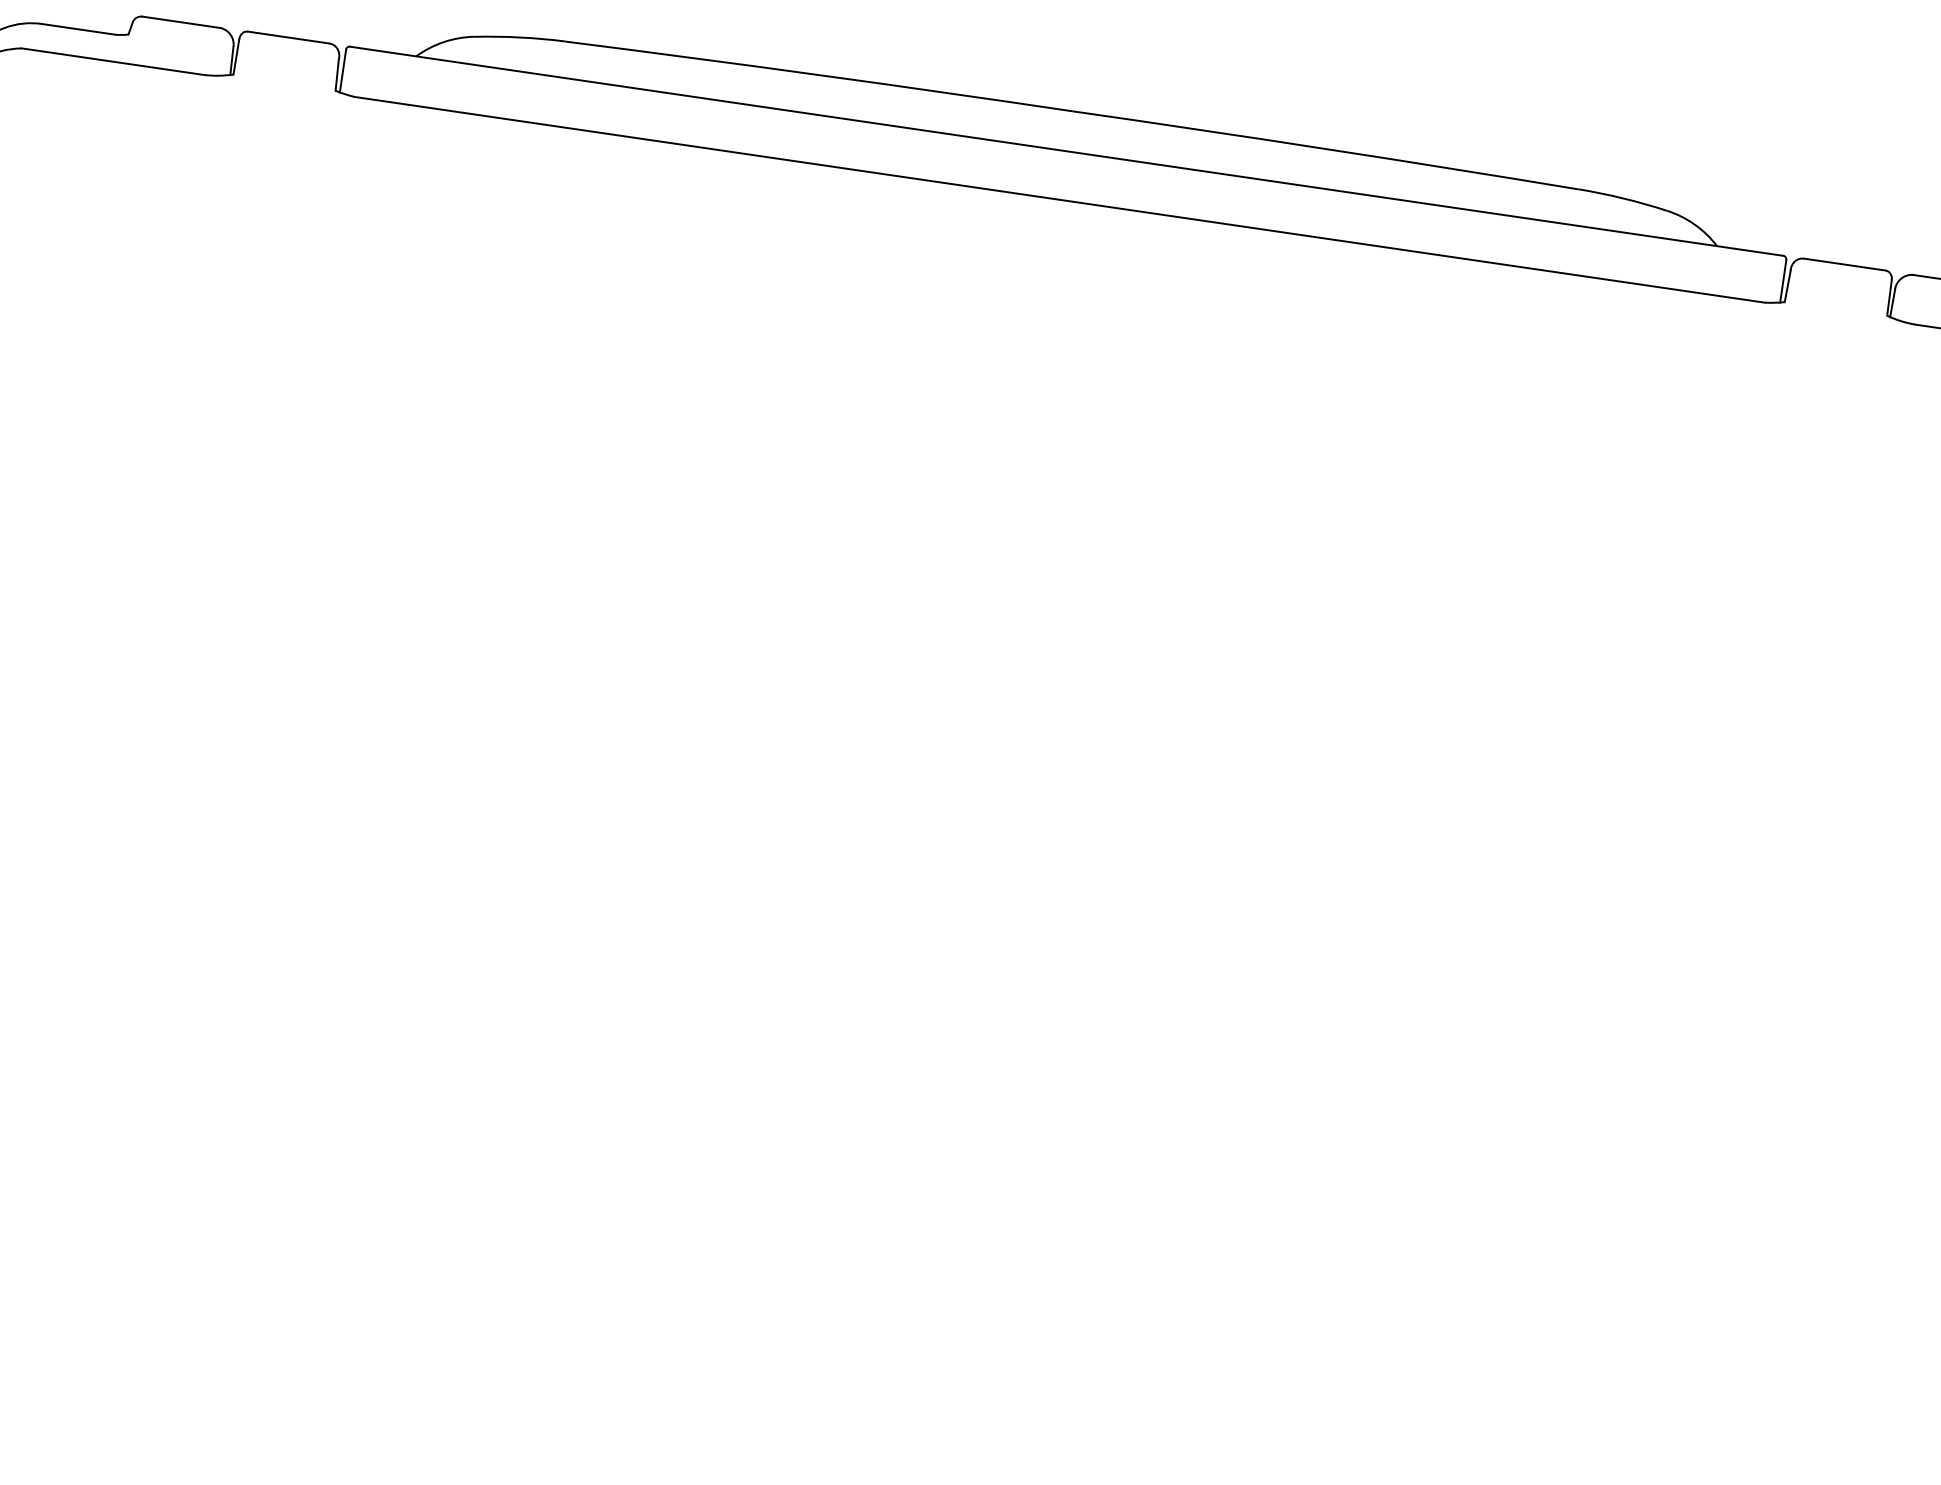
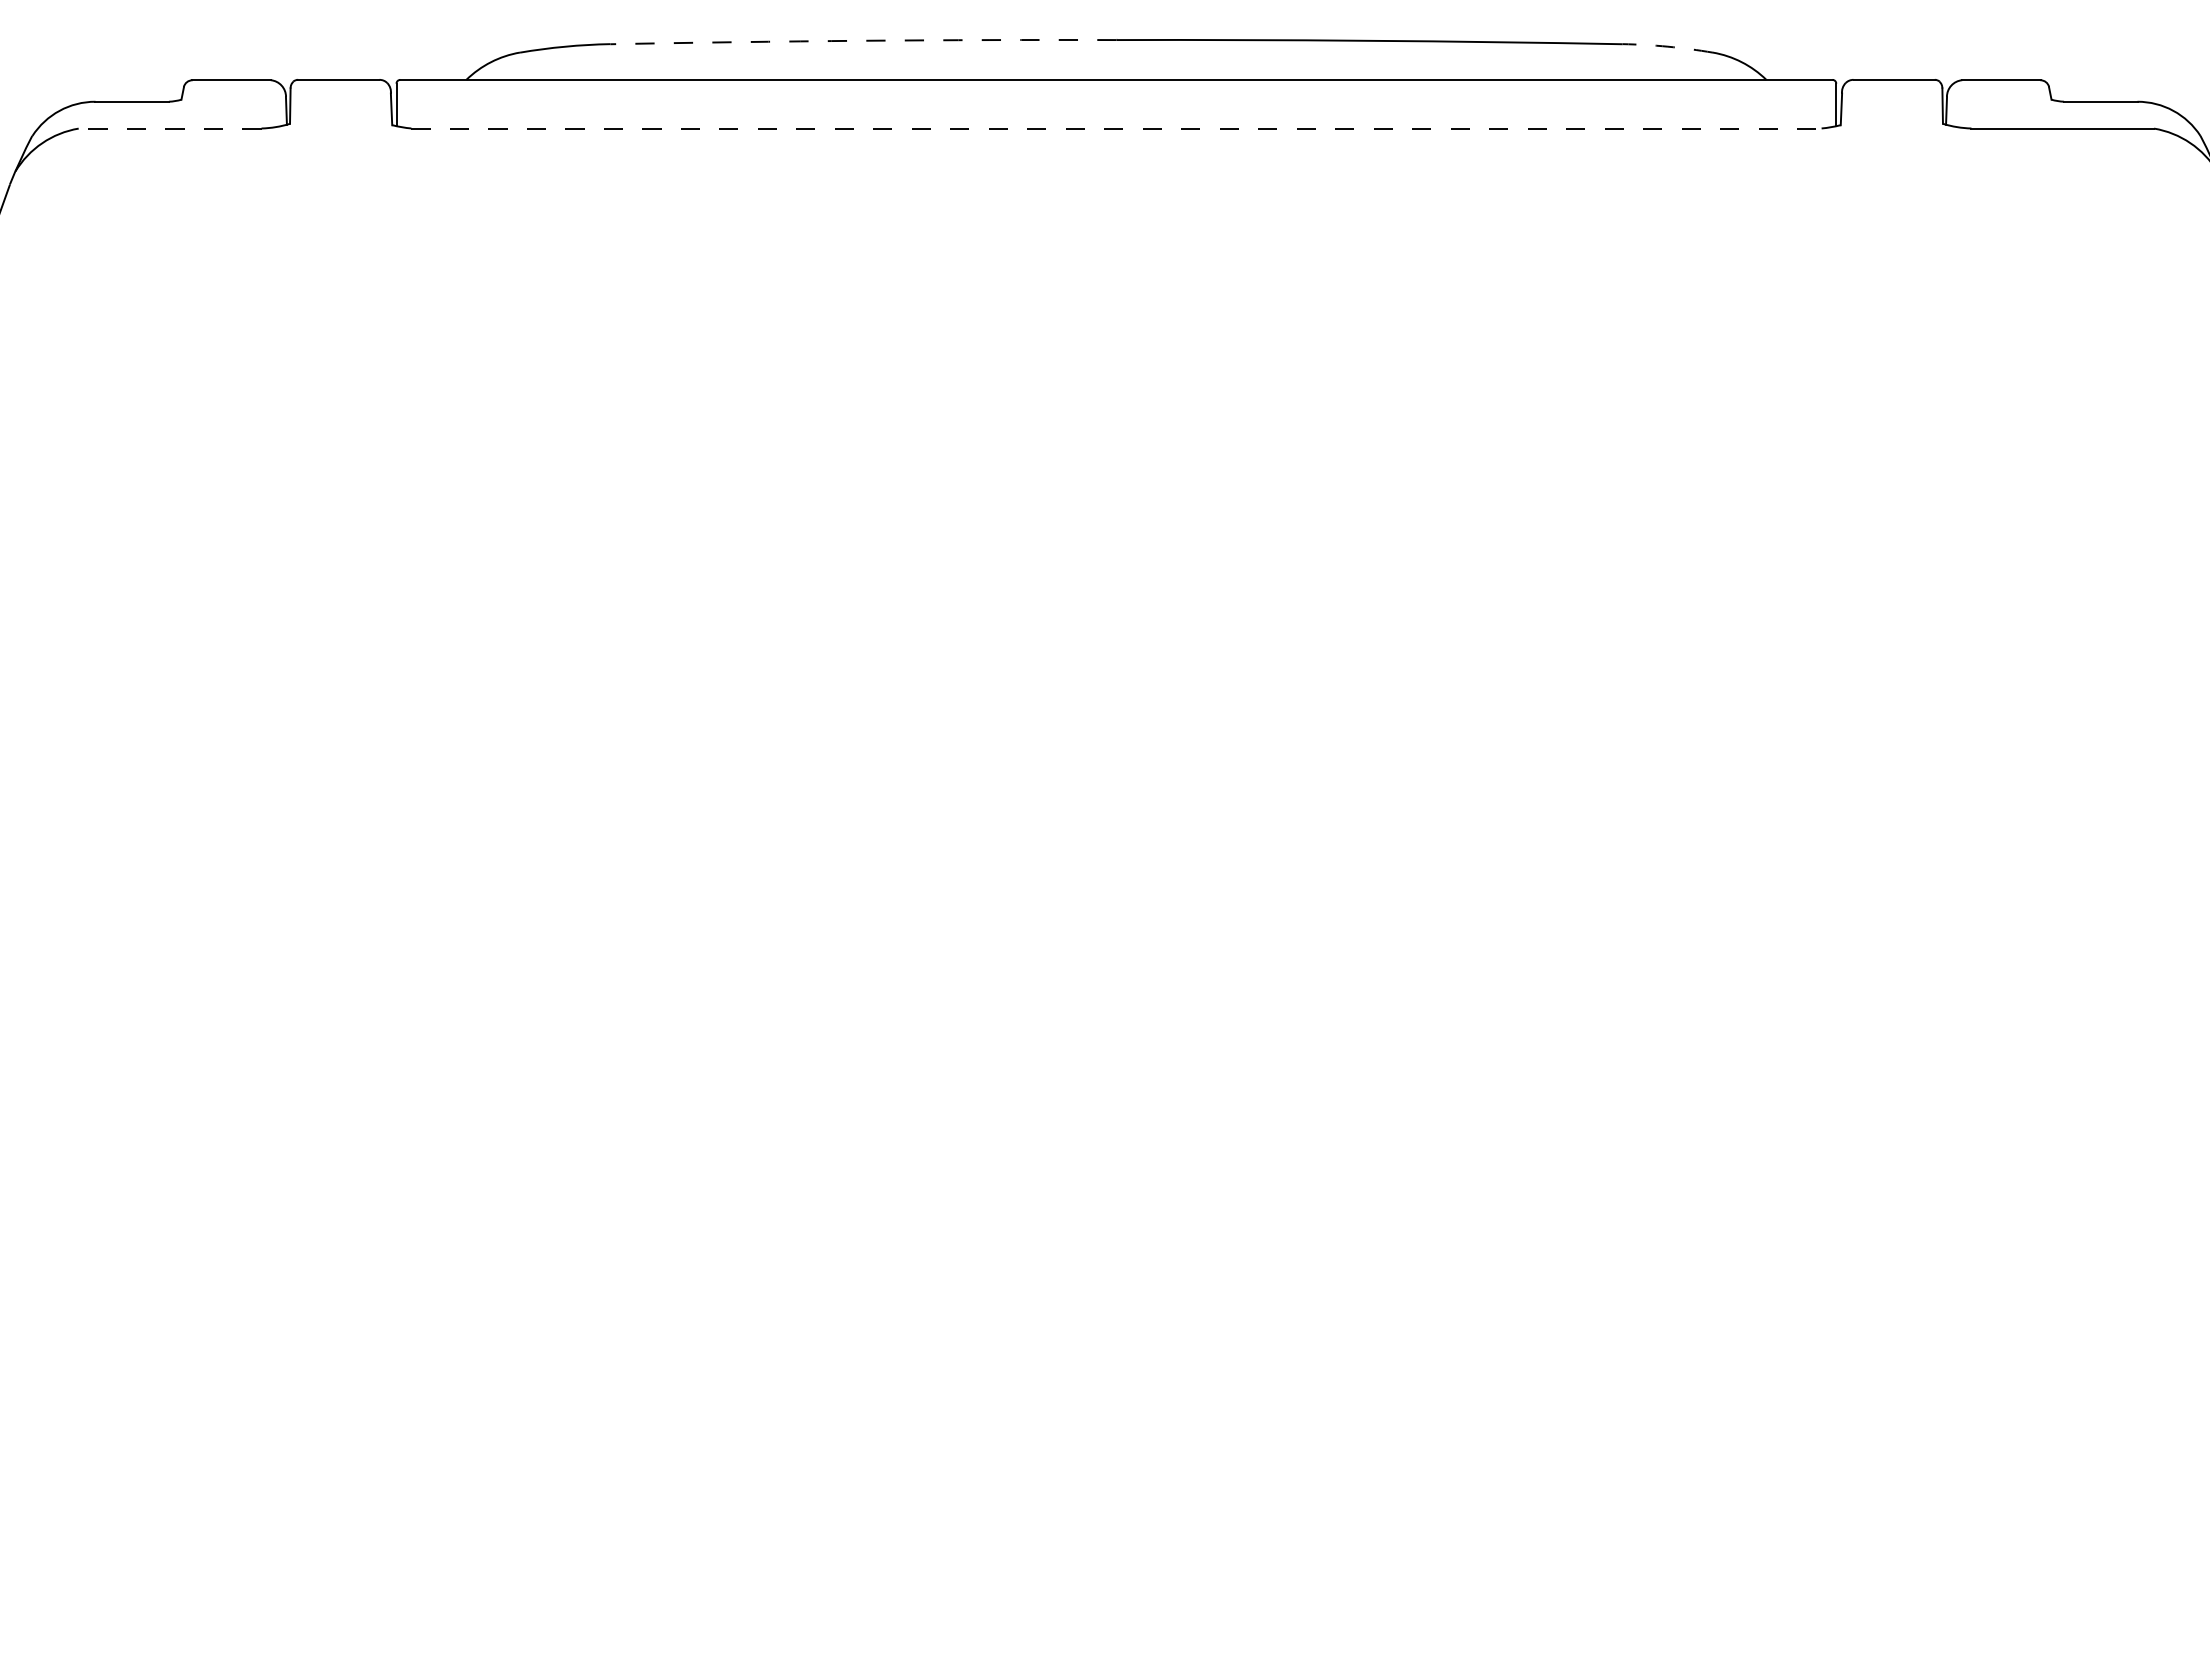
line: (112, 61) -> (169, 128), solid -> dashed
arc: (819, 74) -> (863, 40), solid -> dashed
arc: (1622, 198) -> (1667, 46), solid -> dashed
line: (1059, 199) -> (1116, 128), solid -> dashed

